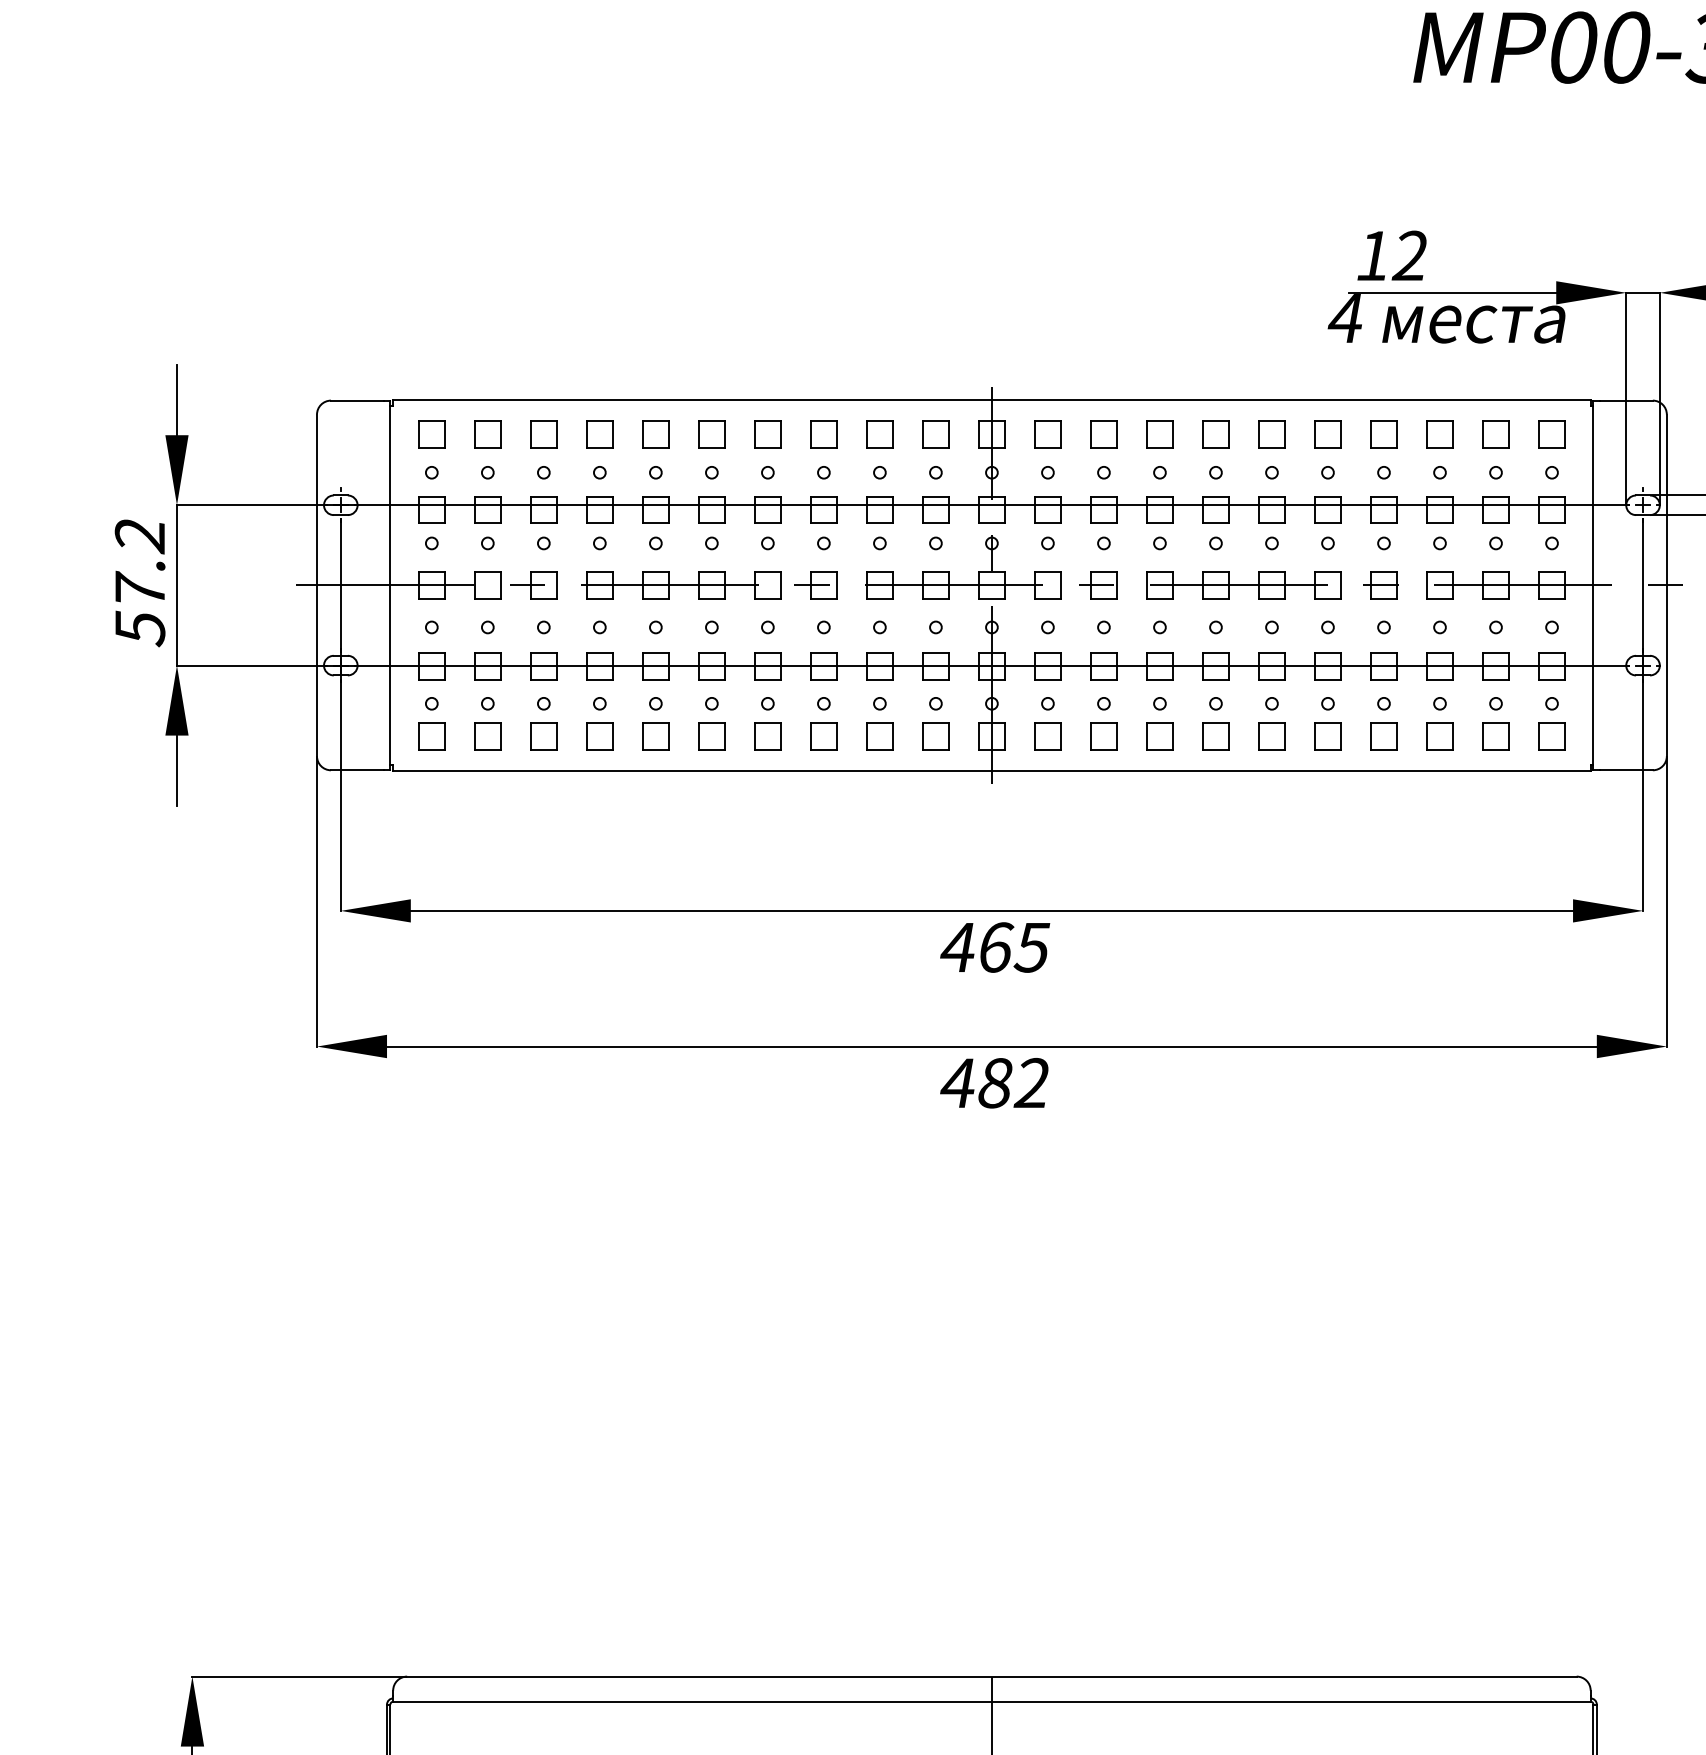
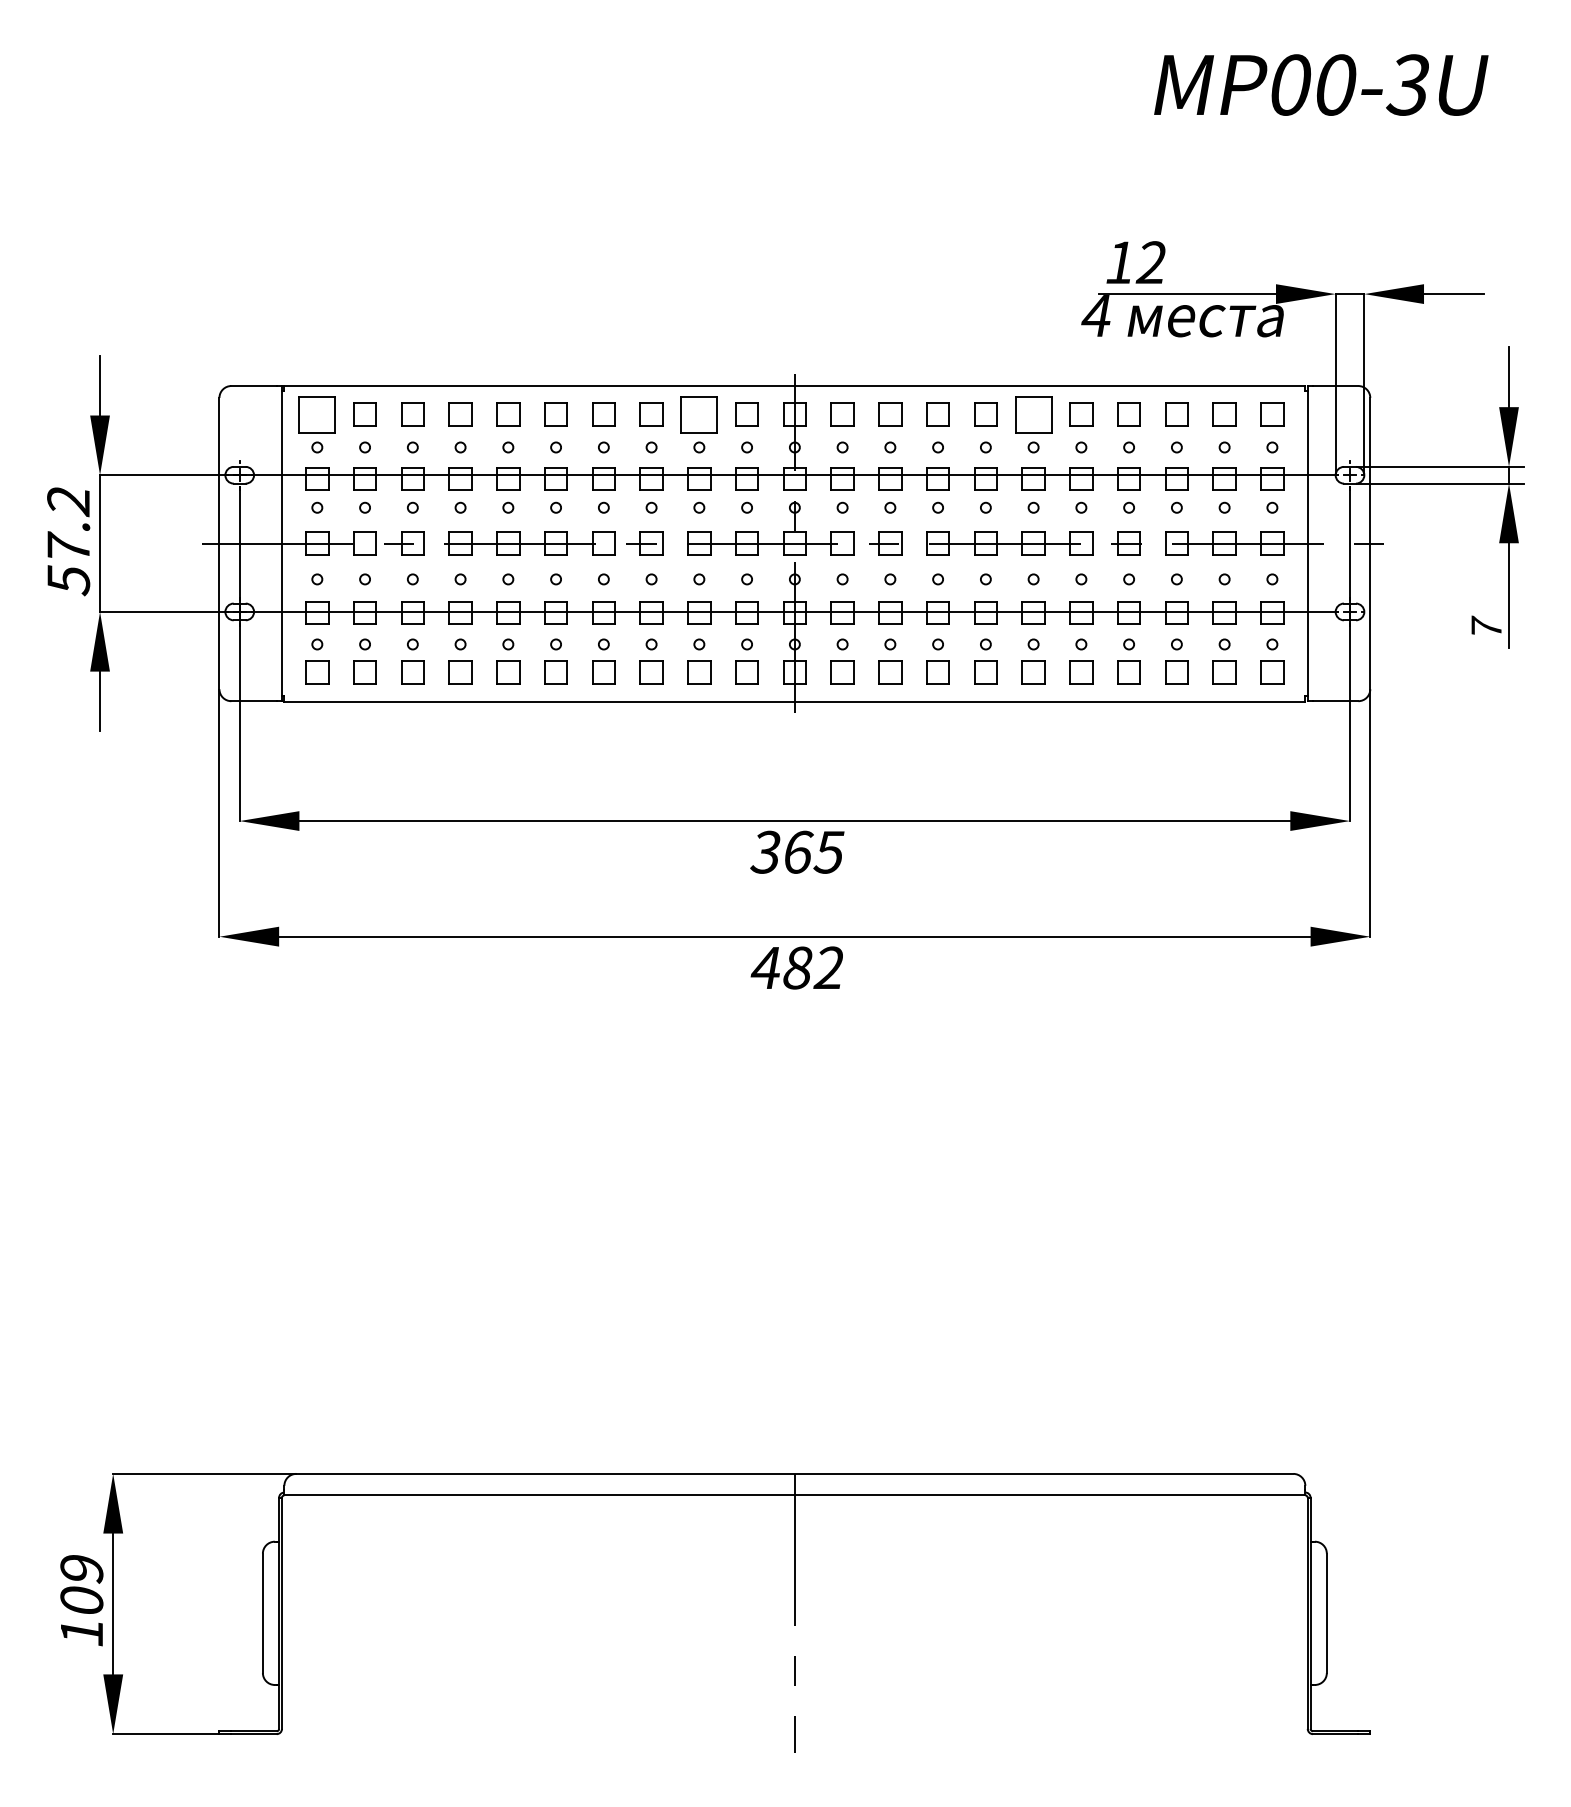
part: (432, 434) -> (317, 414), size x1.6
part: (880, 434) -> (699, 414), size x1.6
part: (1271, 434) -> (1033, 414), size x1.6
text: (957, 946) -> (765, 851), 465 -> 365

